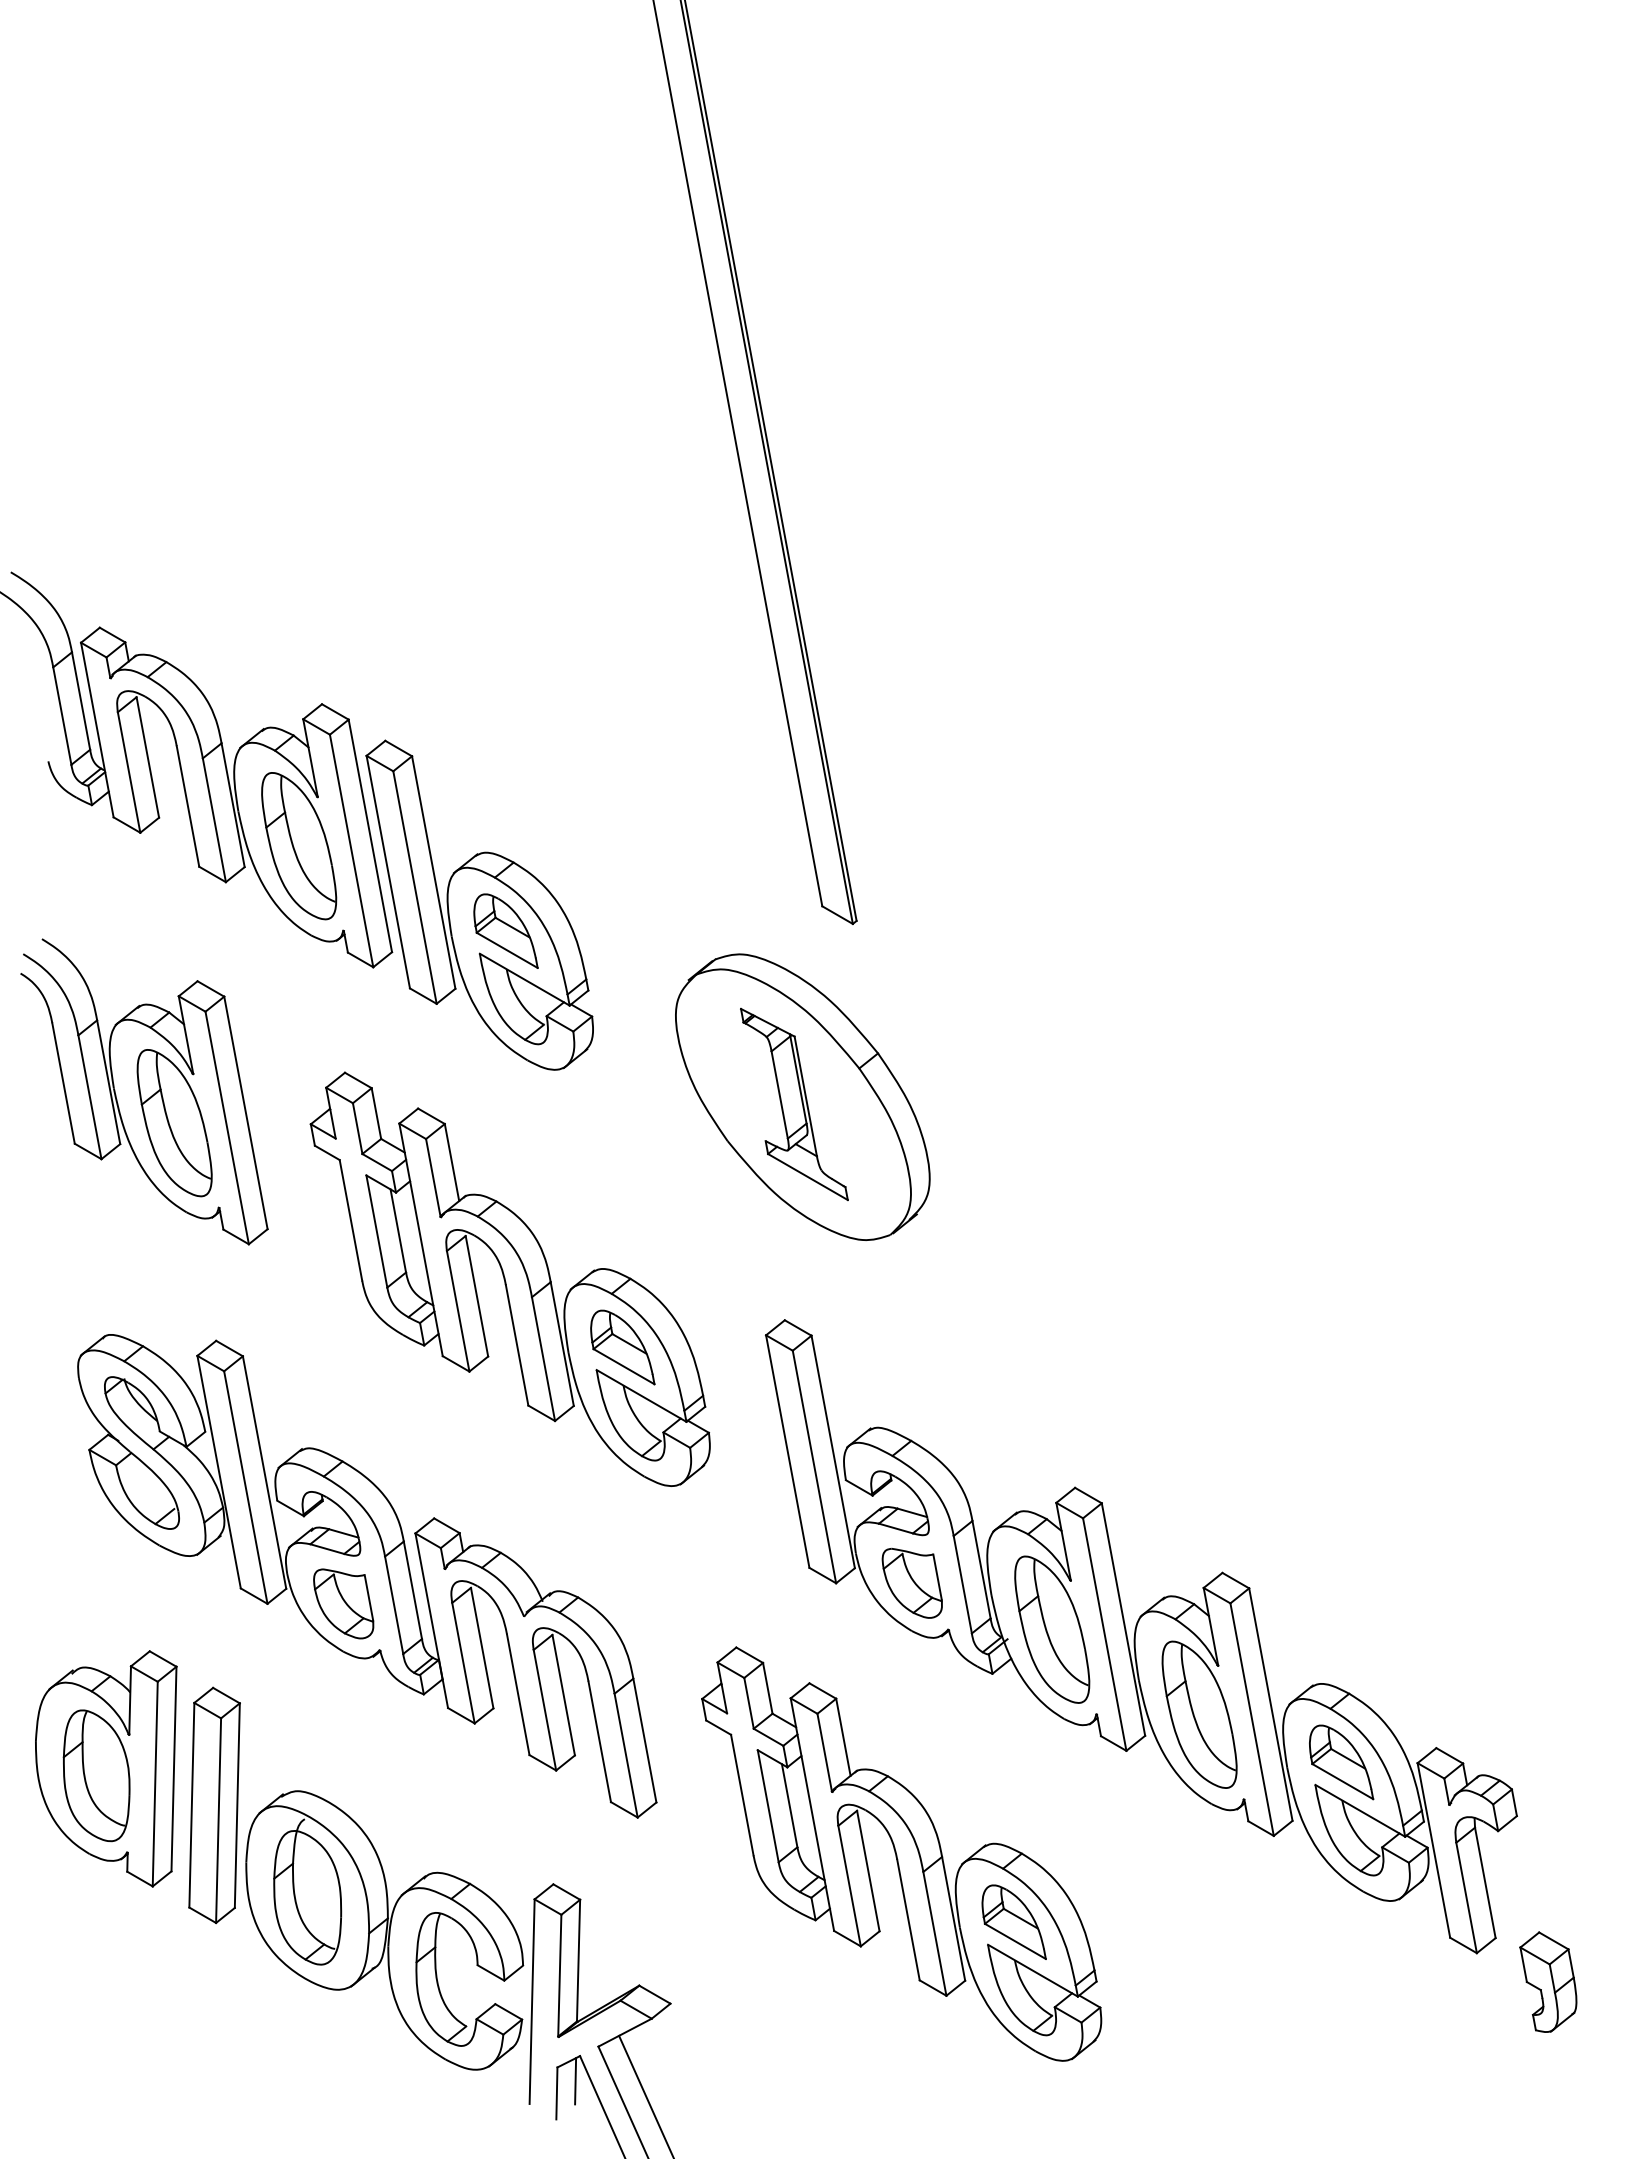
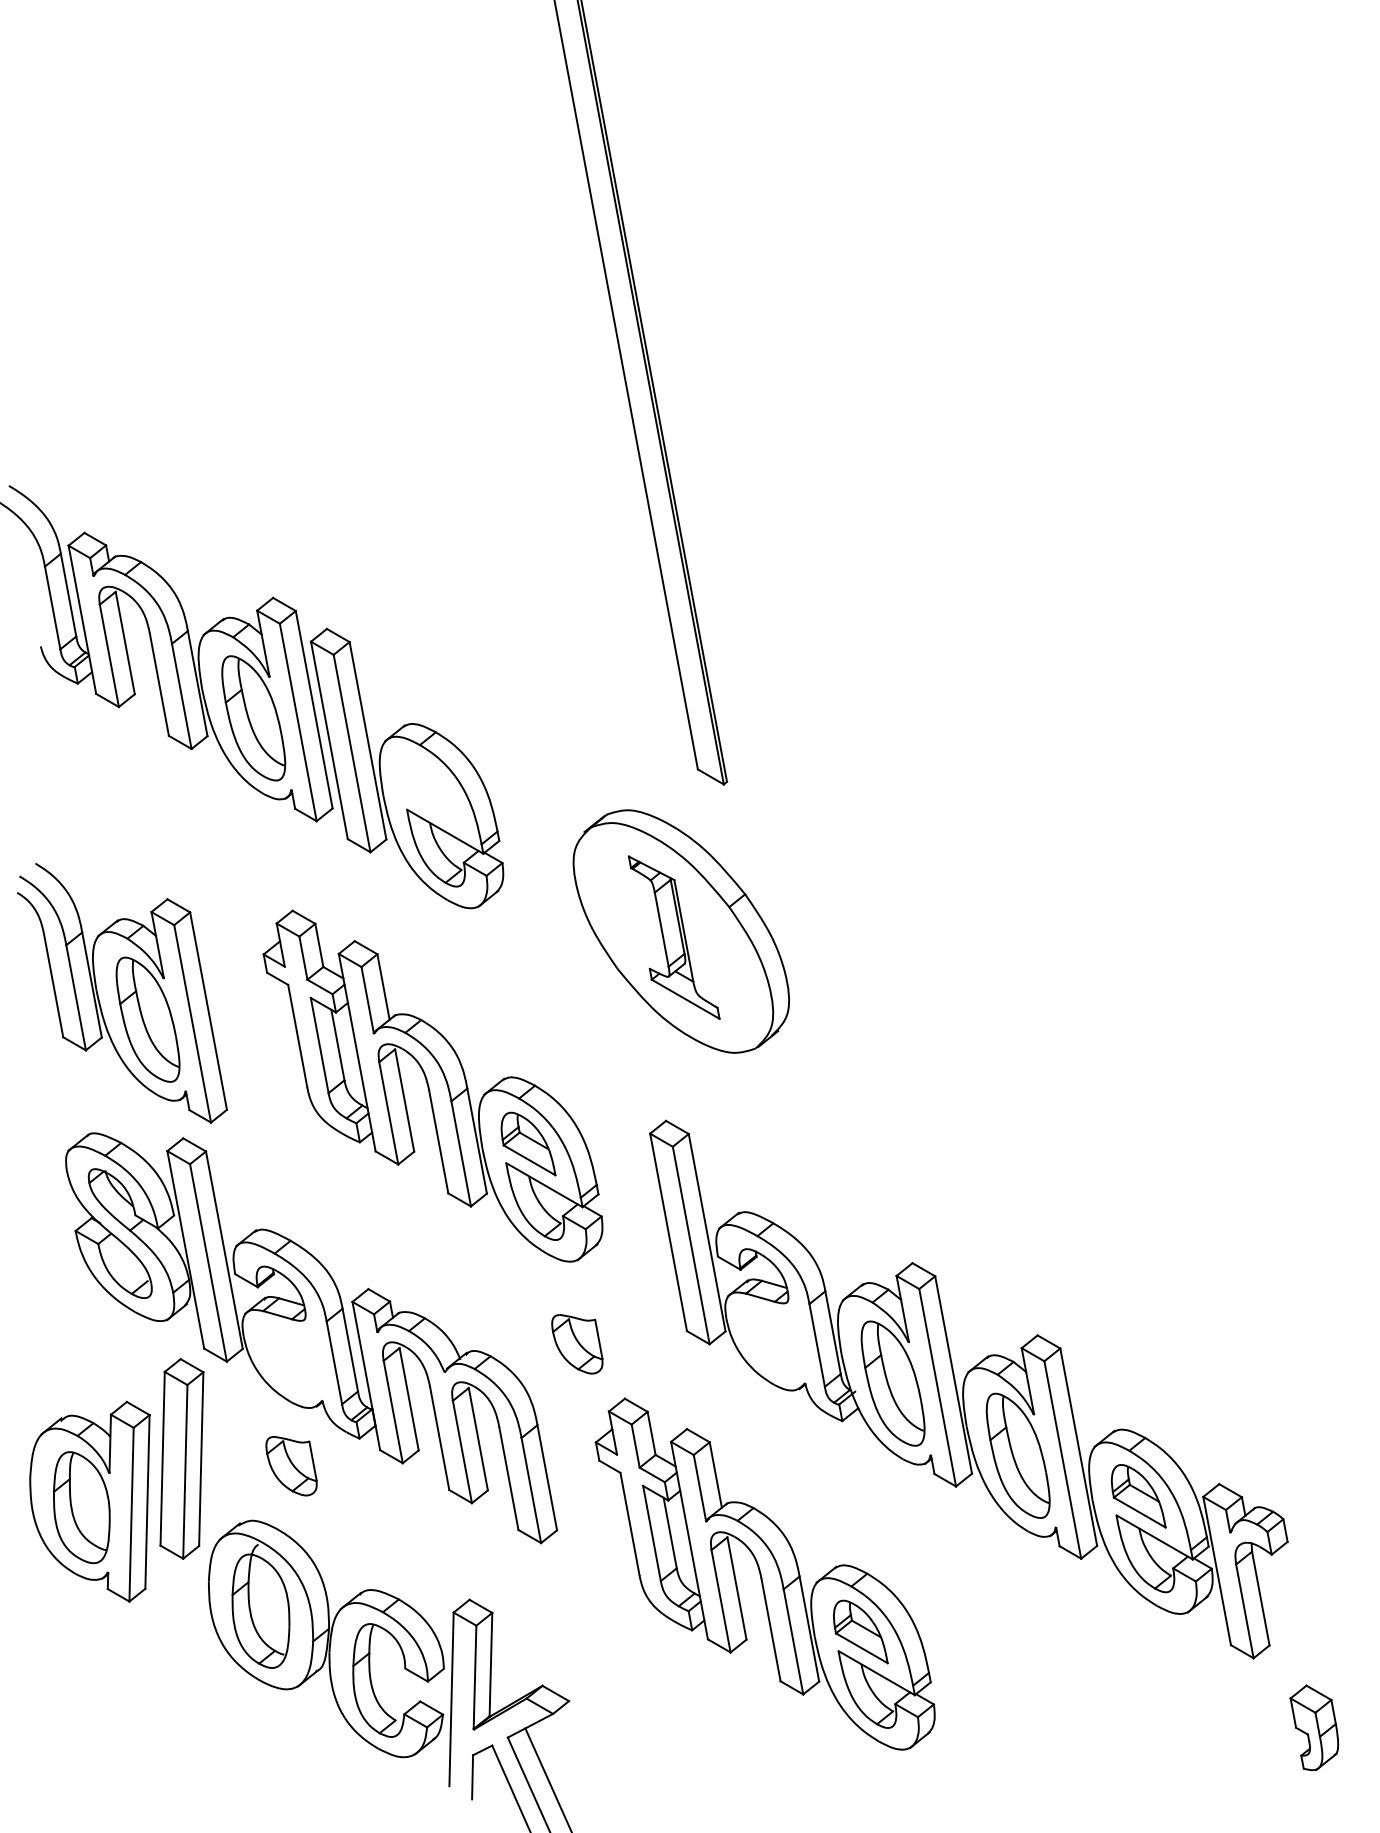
part: (505, 930) -> (428, 789), removed
part: (144, 1091) -> (122, 992), moved
part: (911, 1582) -> (576, 1343), moved
part: (343, 1603) -> (291, 1465), moved
part: (214, 1805) -> (181, 1459), moved
part: (1548, 1981) -> (1314, 1727), moved
line: (575, 2081) -> (488, 1767), removed

